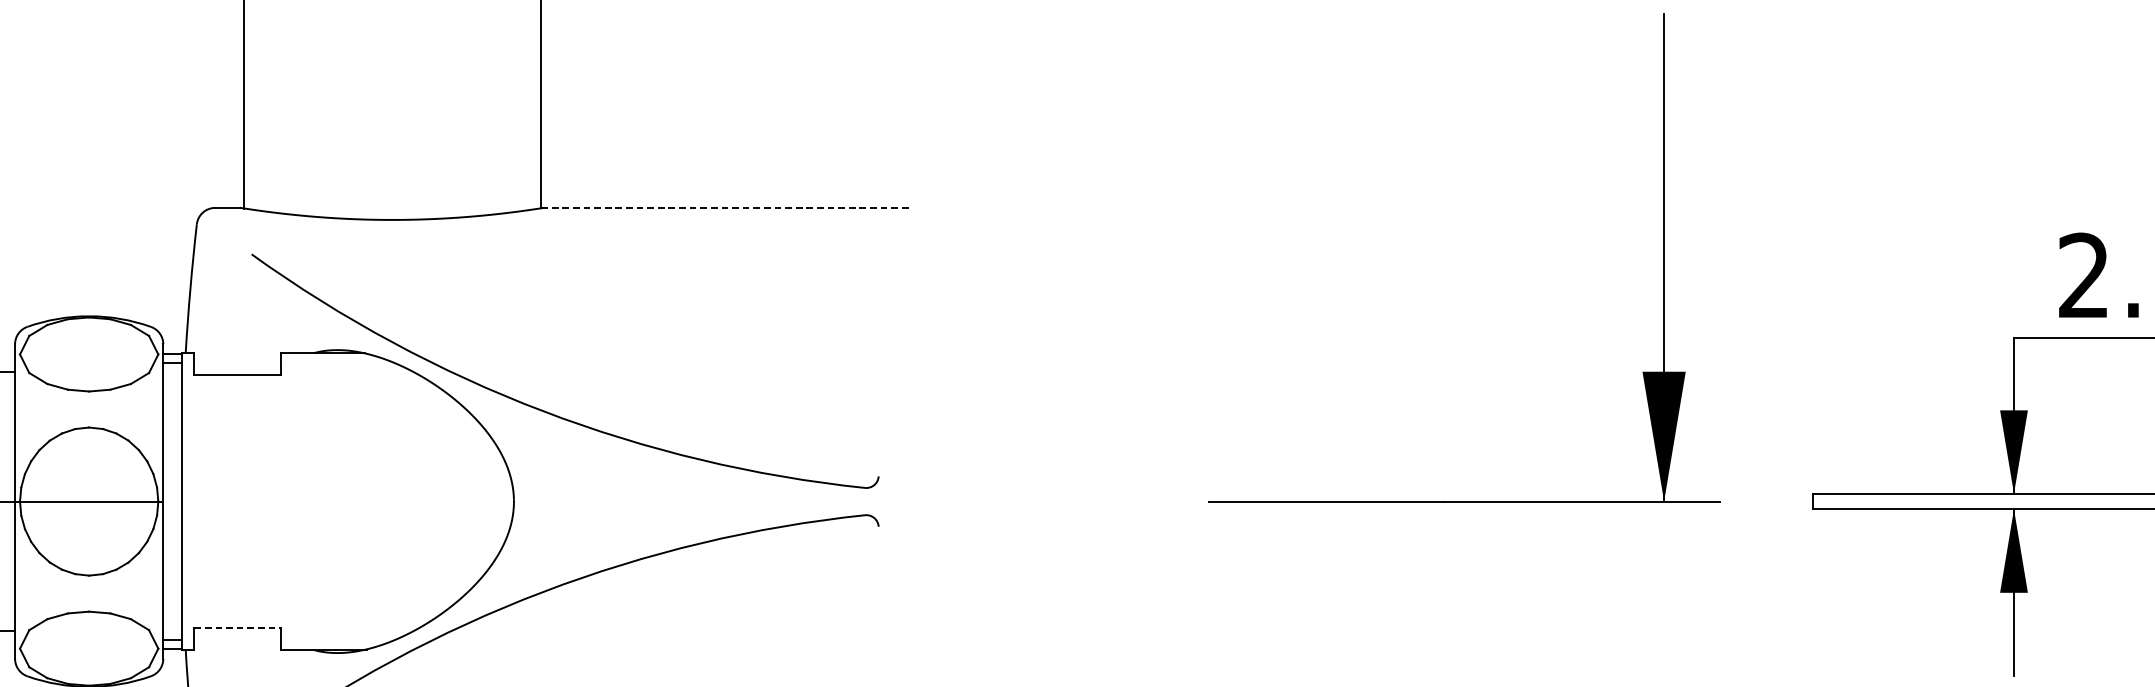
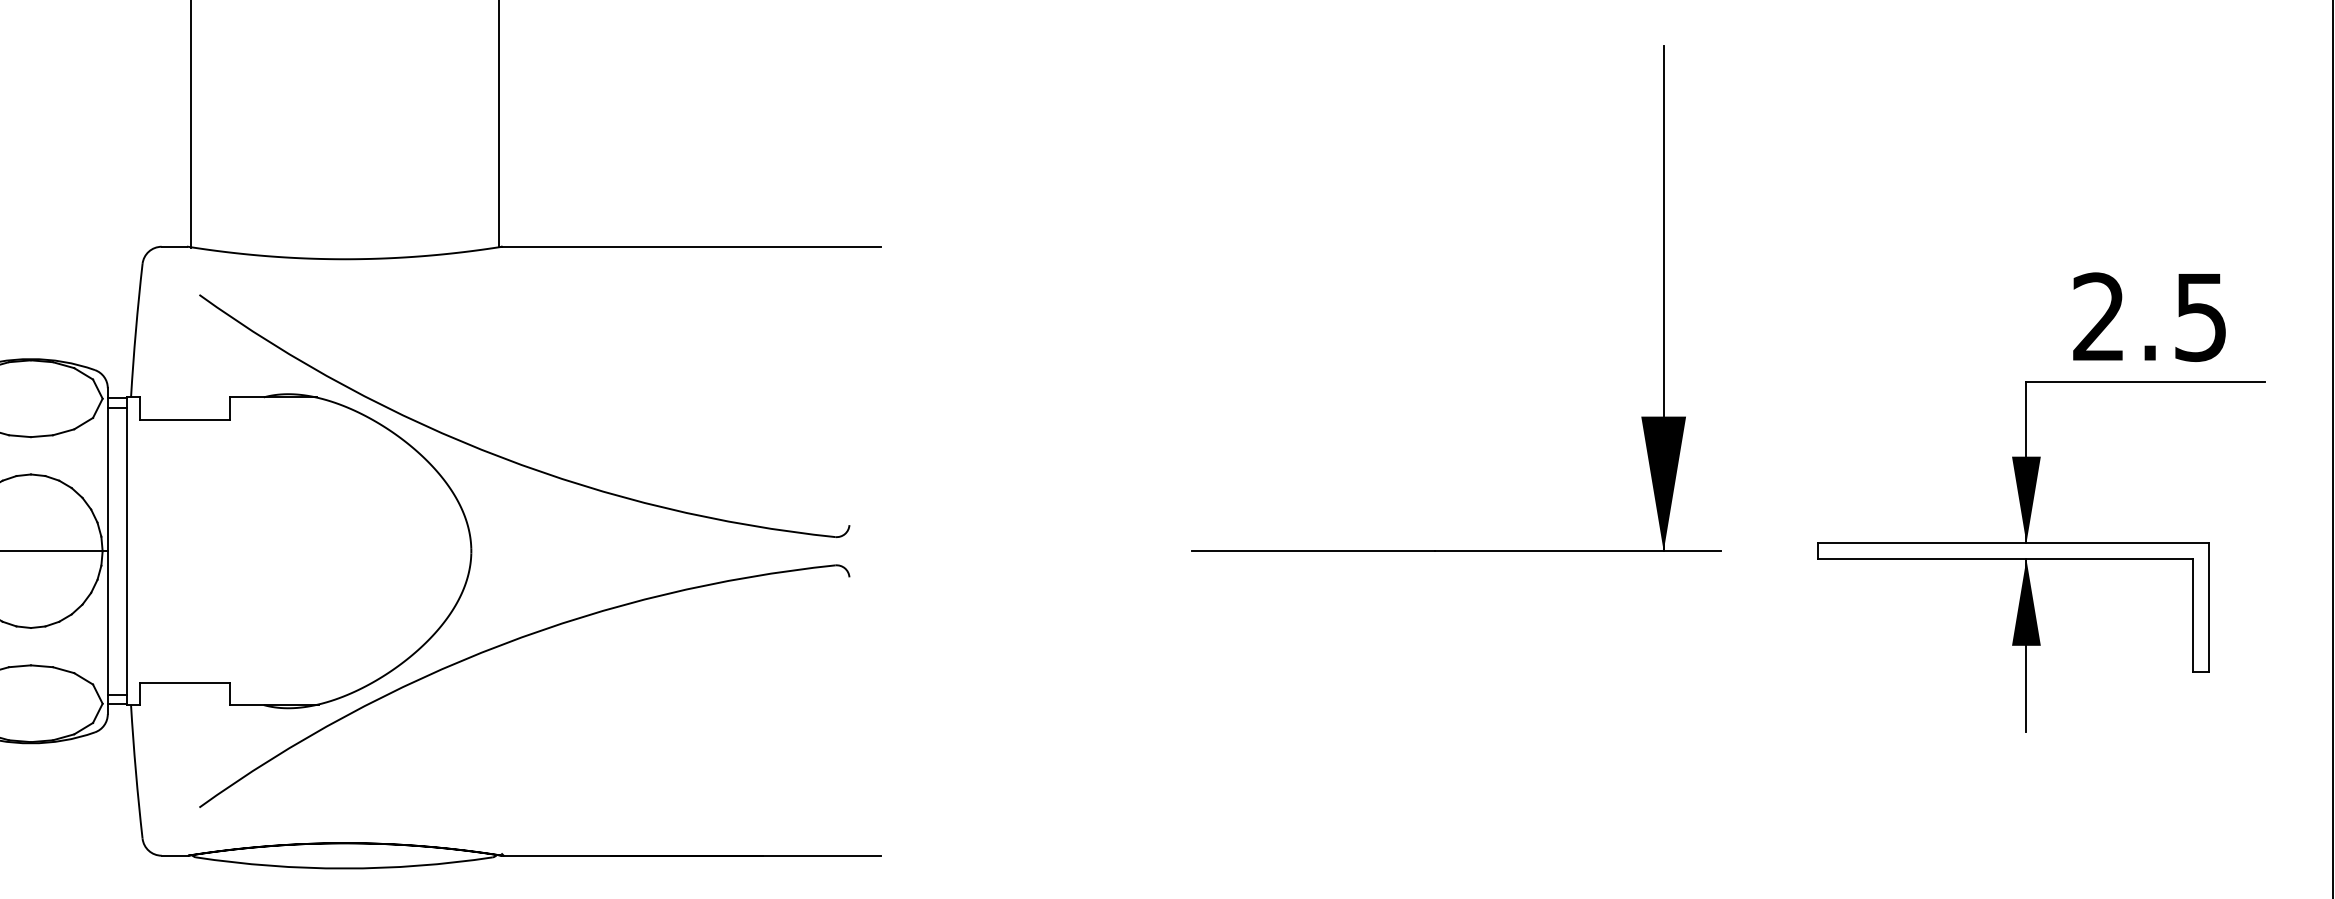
line: (726, 207) -> (691, 246), dashed -> solid
line: (237, 628) -> (184, 682), dashed -> solid

